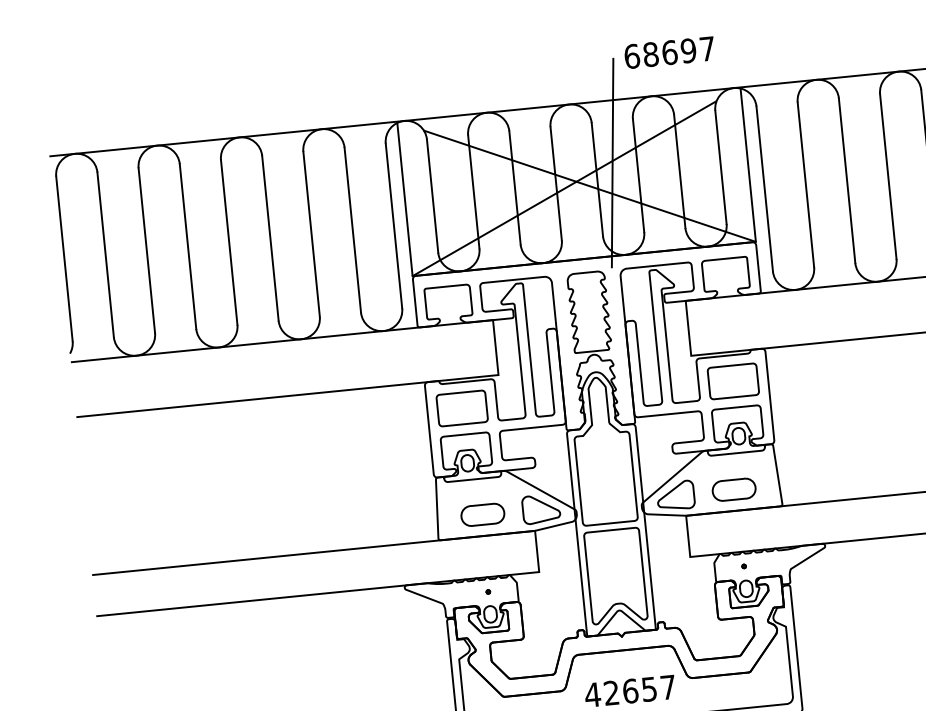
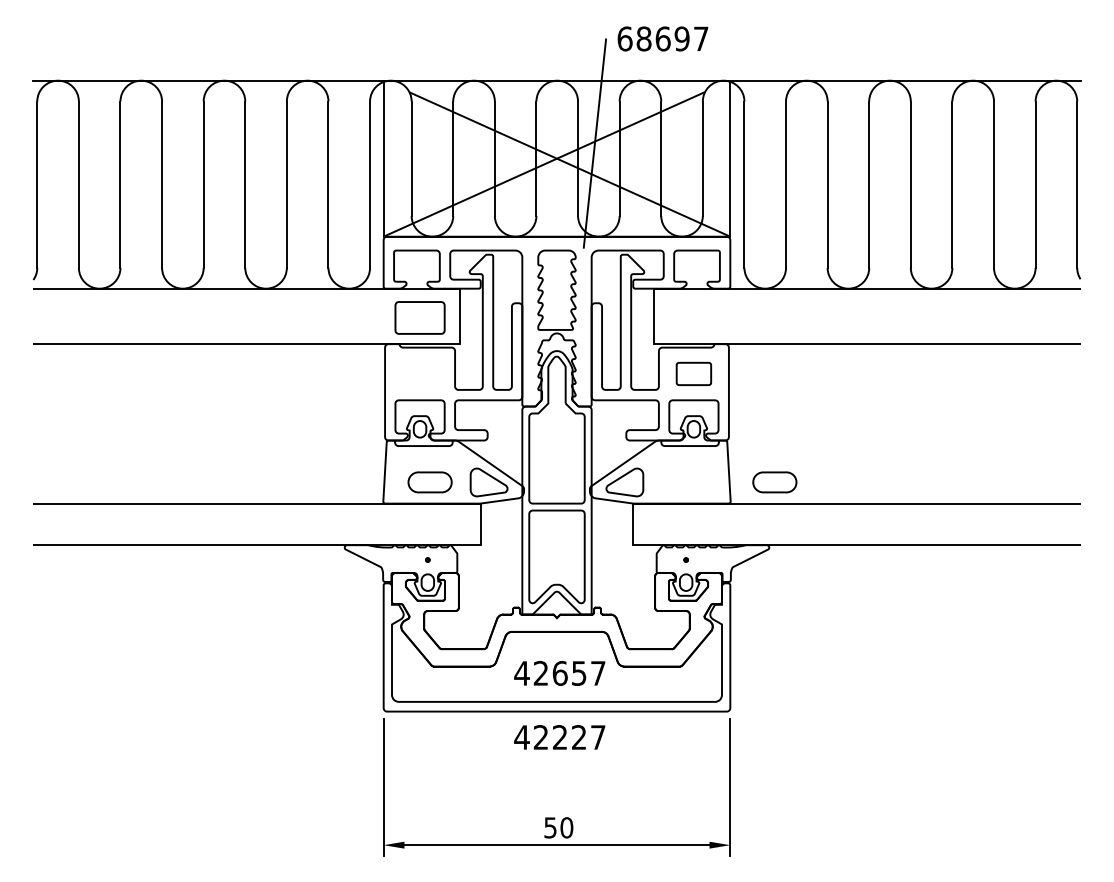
part: (732, 381) -> (693, 373), size x0.7
part: (461, 408) -> (419, 317), moved
part: (733, 489) -> (774, 482), moved

